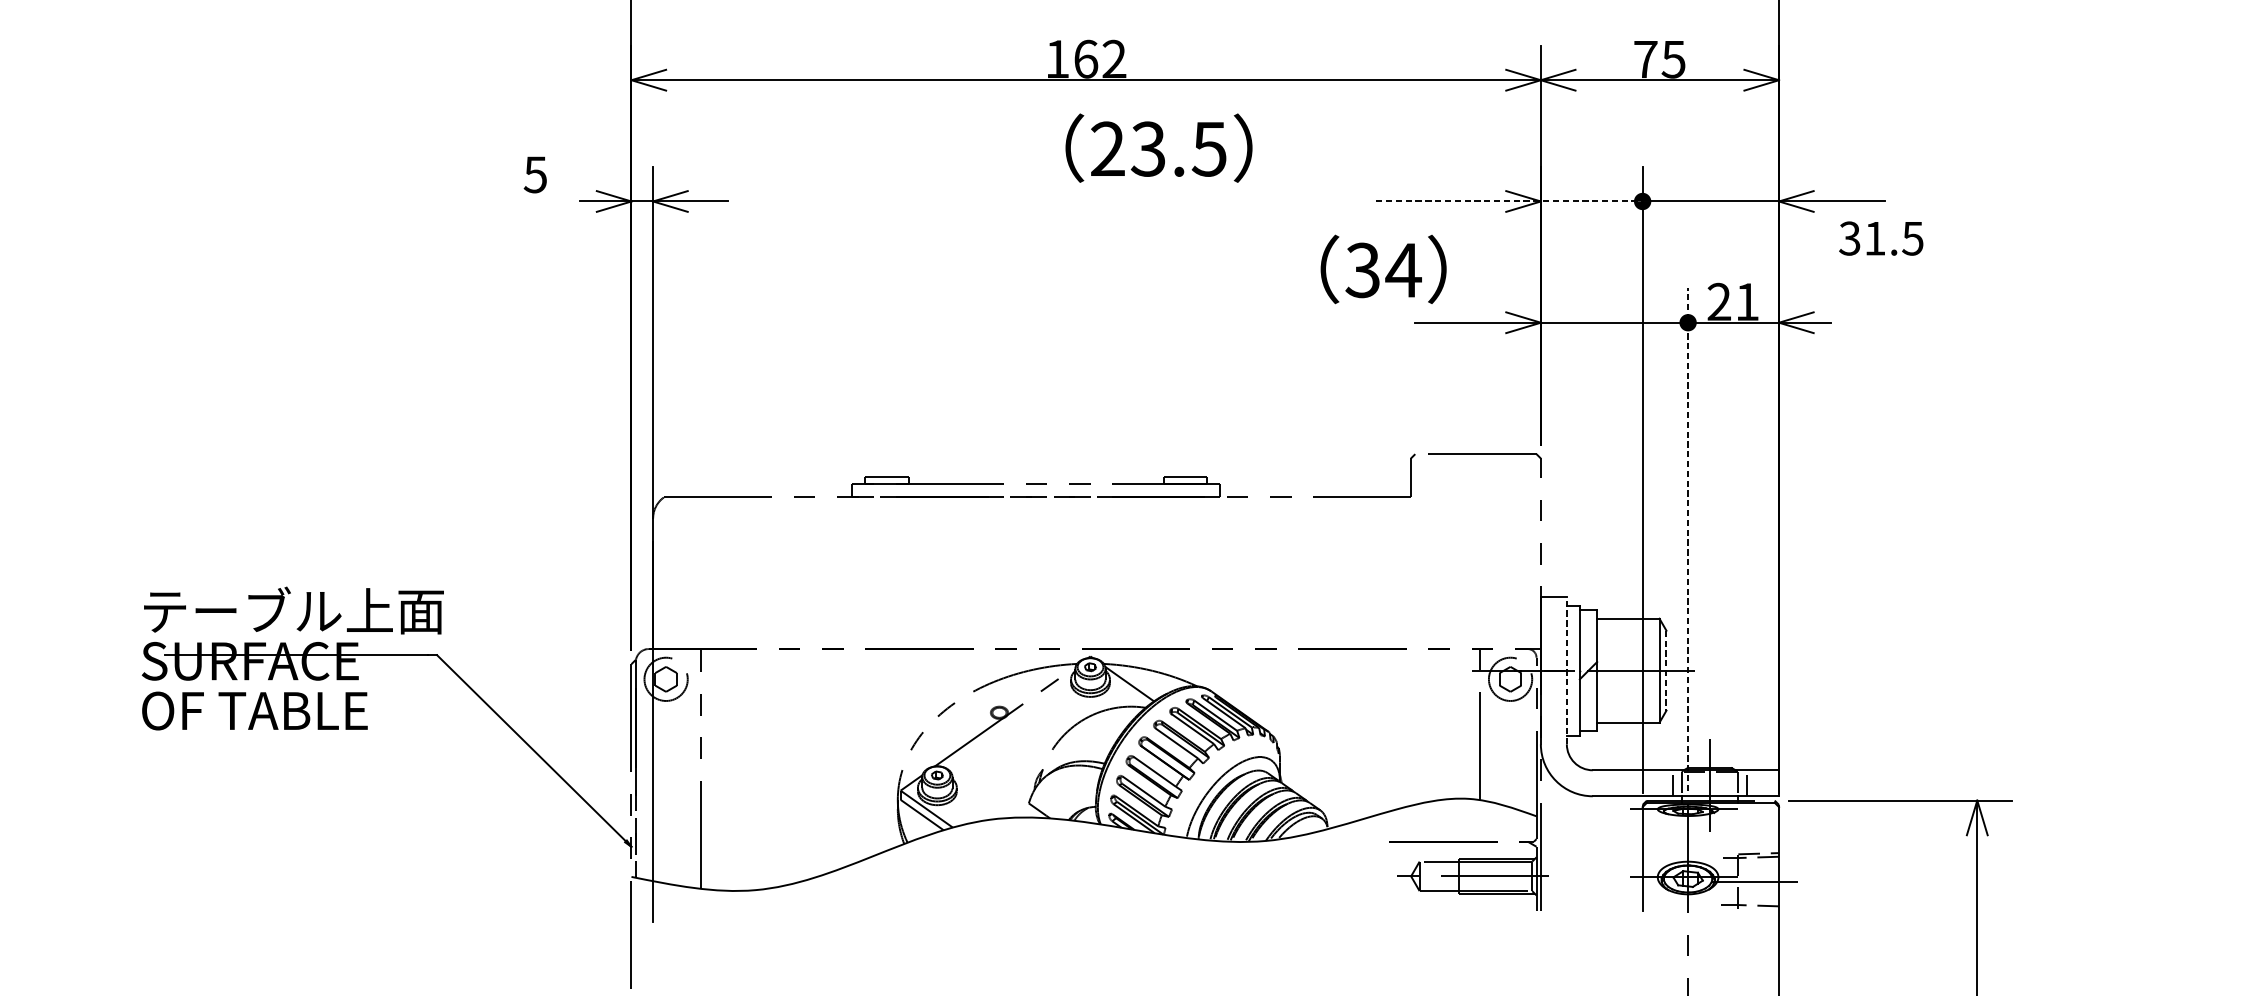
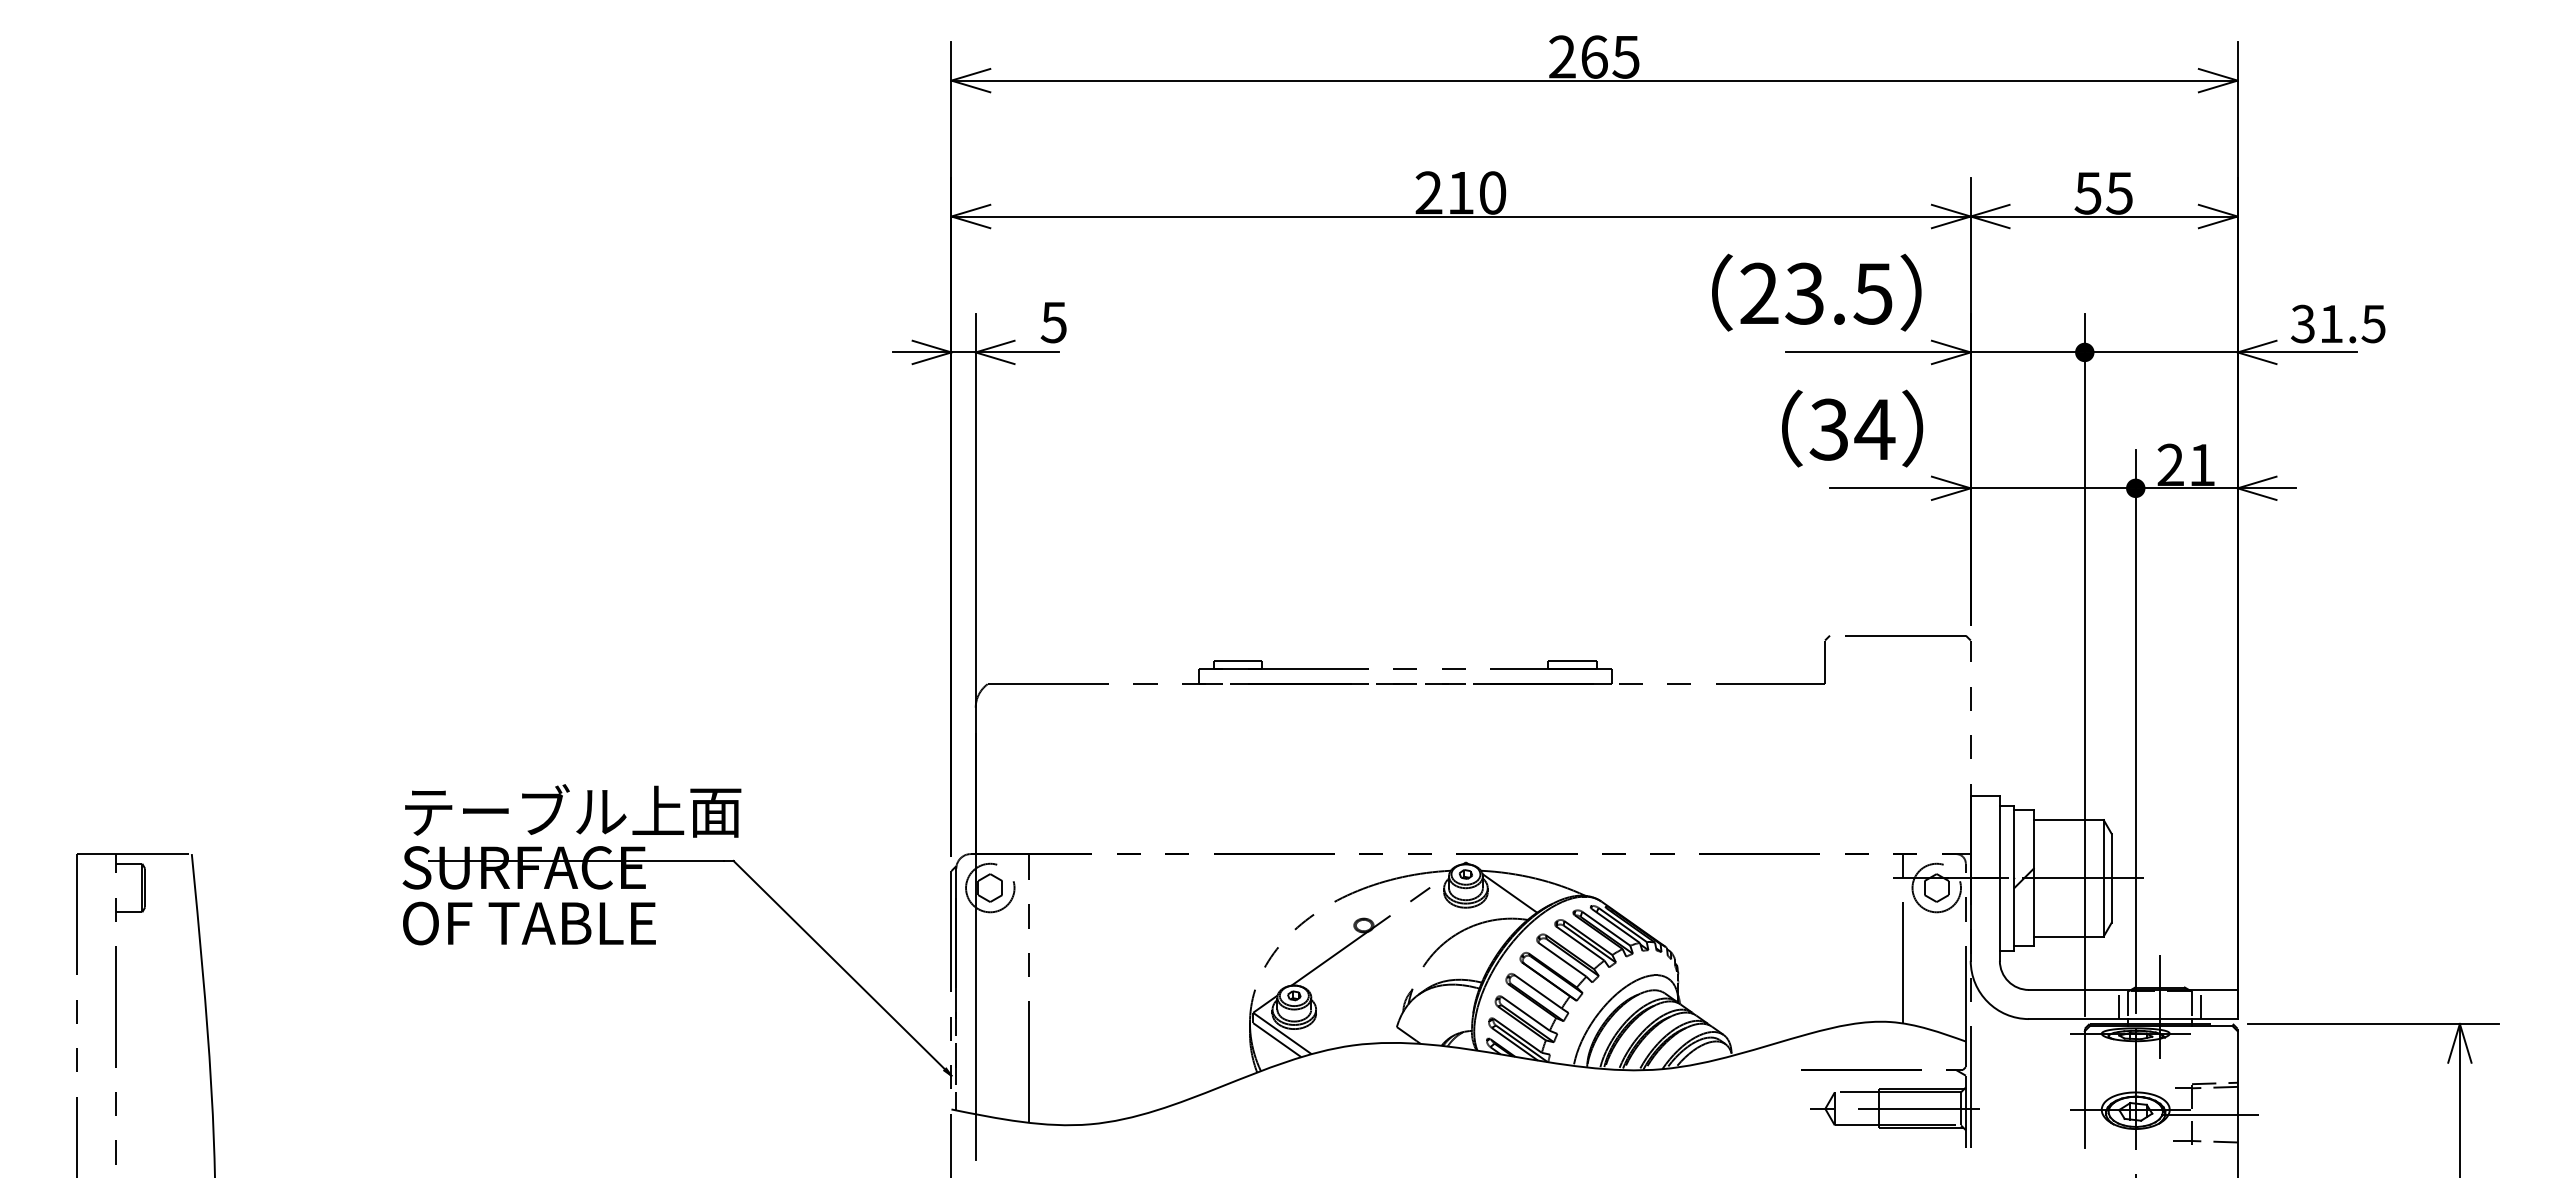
text: (1085, 58) -> (1460, 192), 162 -> 210
text: (1645, 59) -> (2087, 193), 75 -> 55
text: (1158, 148) -> (1816, 292), moved
text: (535, 174) -> (1053, 322), moved
line: (1510, 201) -> (1936, 352), dashed -> solid
text: (1881, 238) -> (2338, 323), moved
text: (1383, 269) -> (1852, 428), moved
line: (1687, 539) -> (2135, 731), dashed -> solid
line: (1566, 670) -> (1999, 878), dashed -> solid
line: (1666, 670) -> (2111, 878), dashed -> solid

